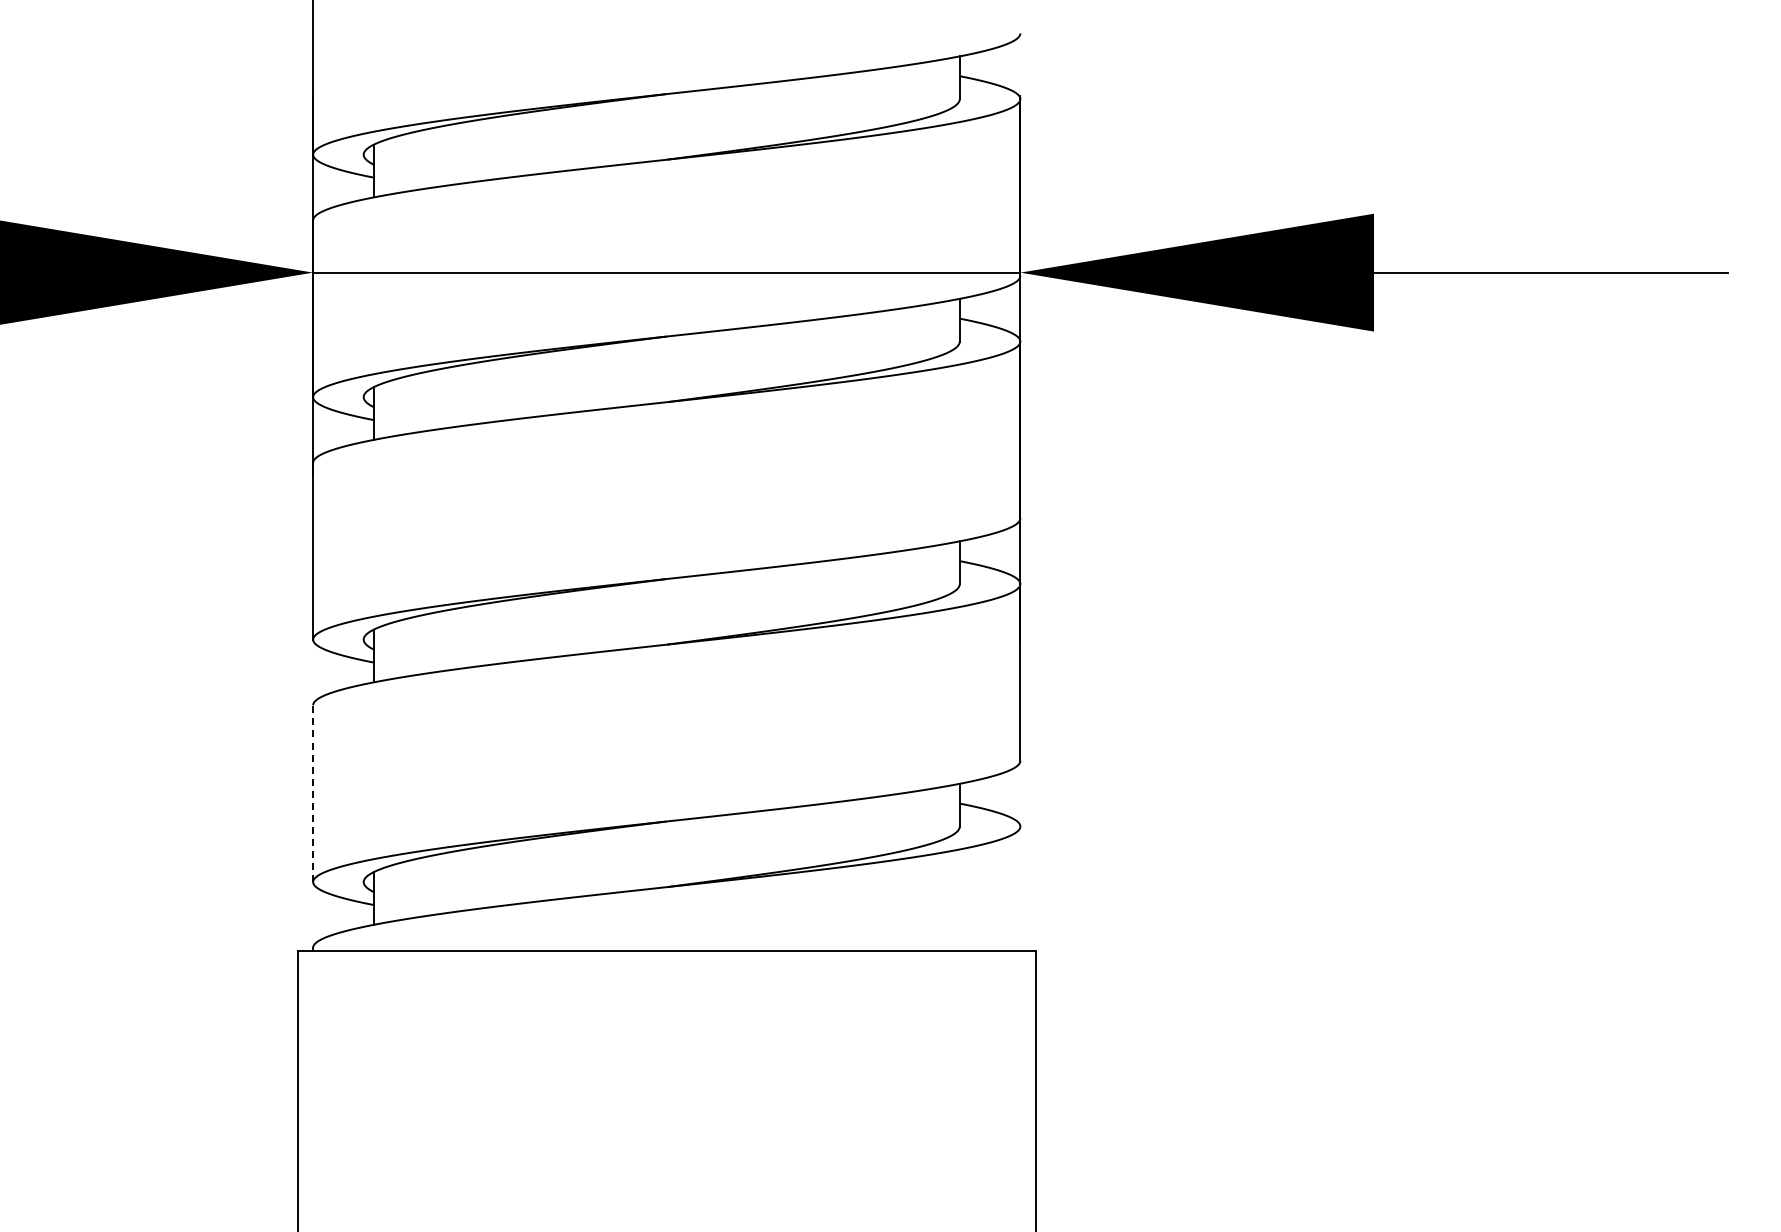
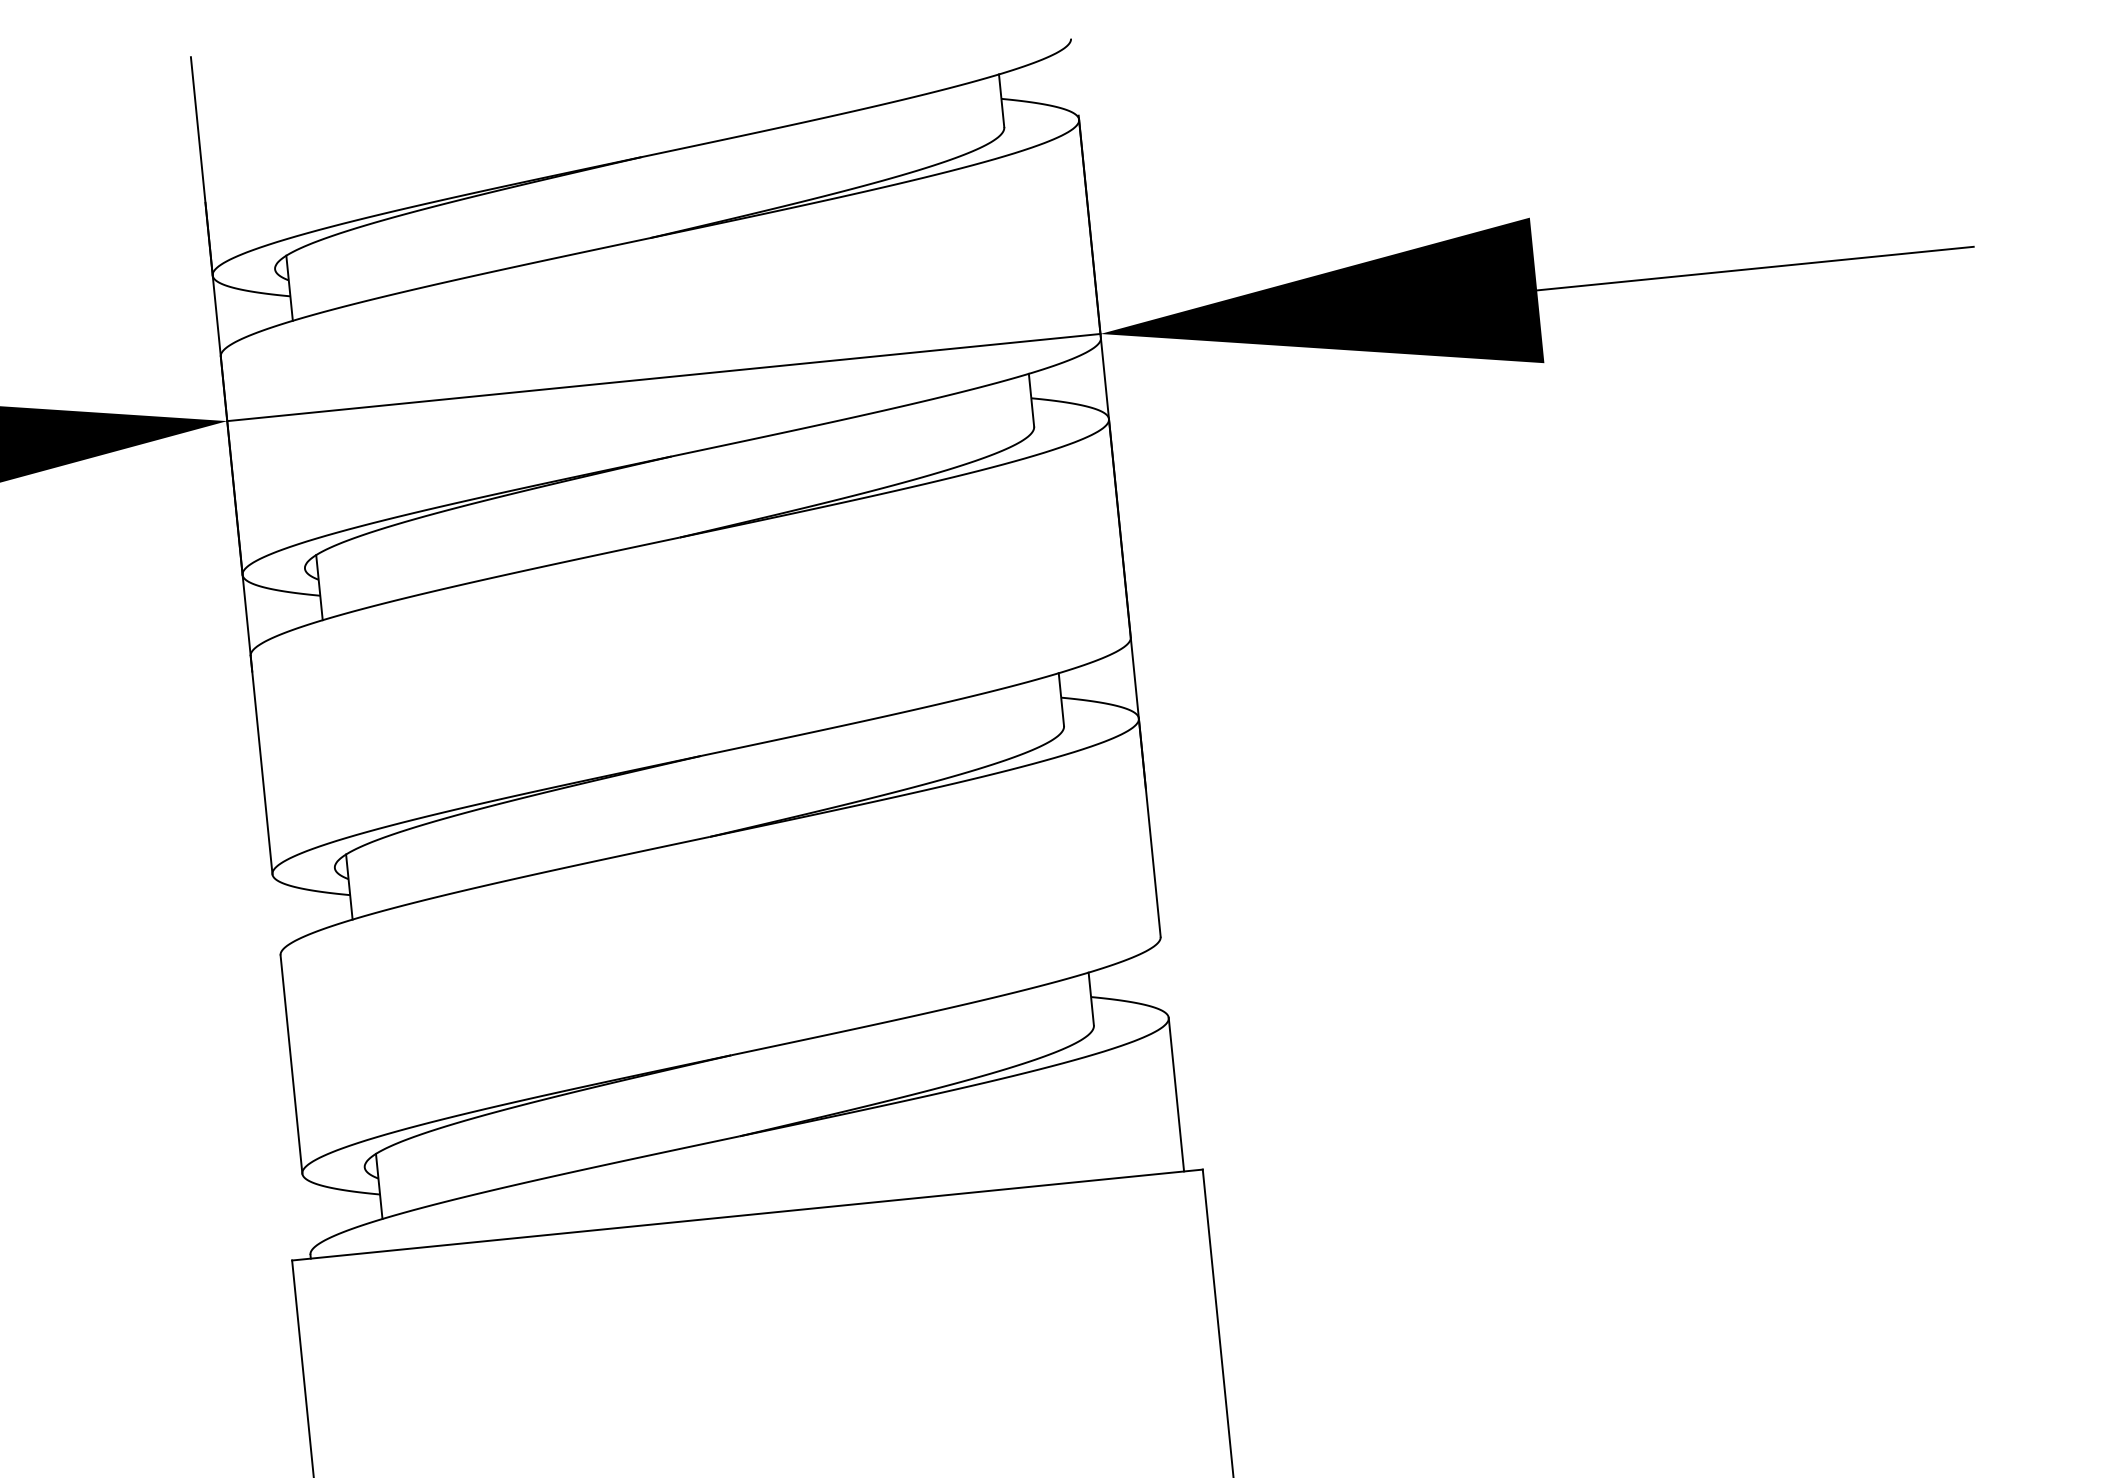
line: (313, 793) -> (291, 1064), dashed -> solid
line: (1020, 888) -> (1176, 1094), added

